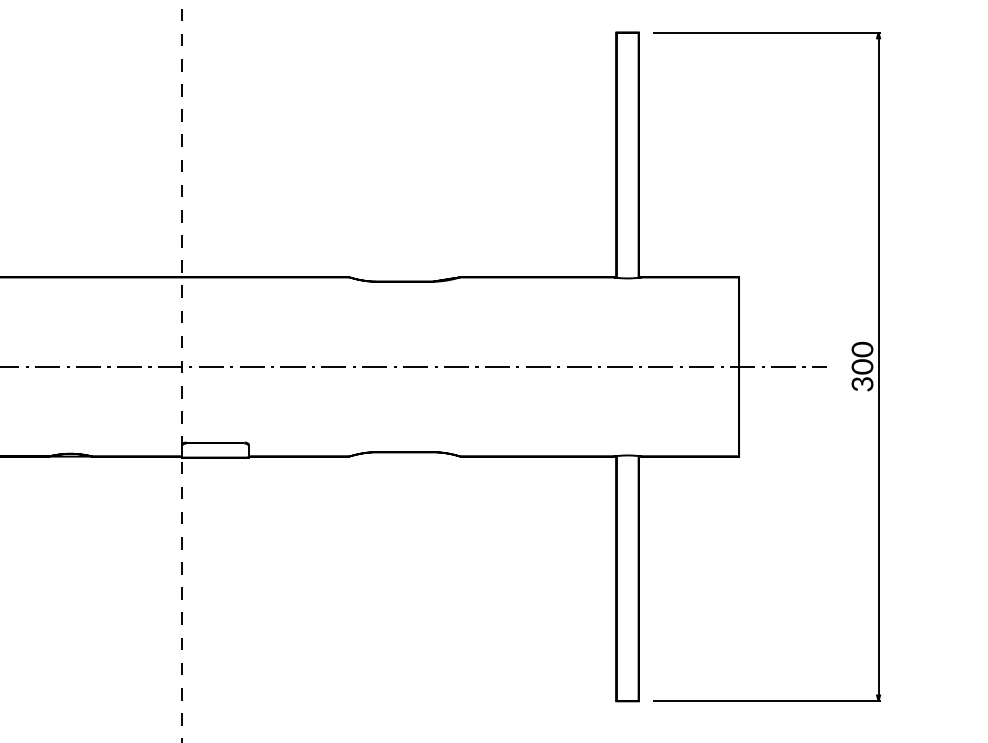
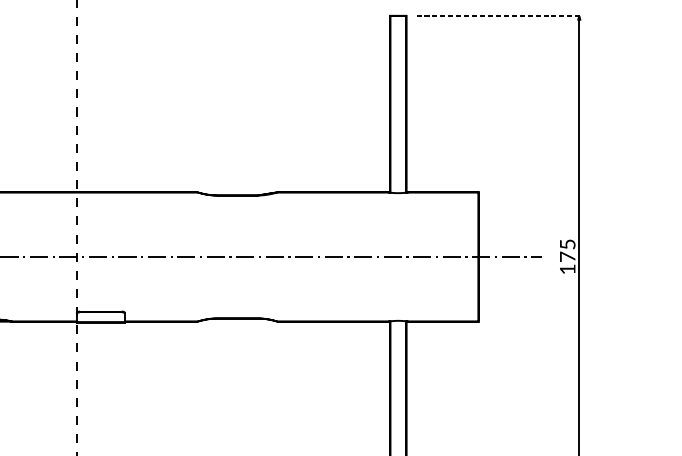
line: (766, 32) -> (498, 15), solid -> dashed
text: (862, 366) -> (567, 256), 300 -> 175

